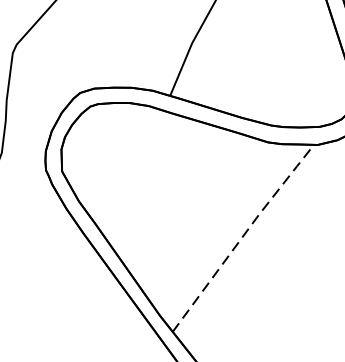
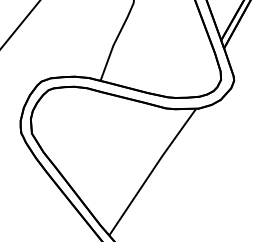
line: (243, 235) -> (152, 170), dashed -> solid

